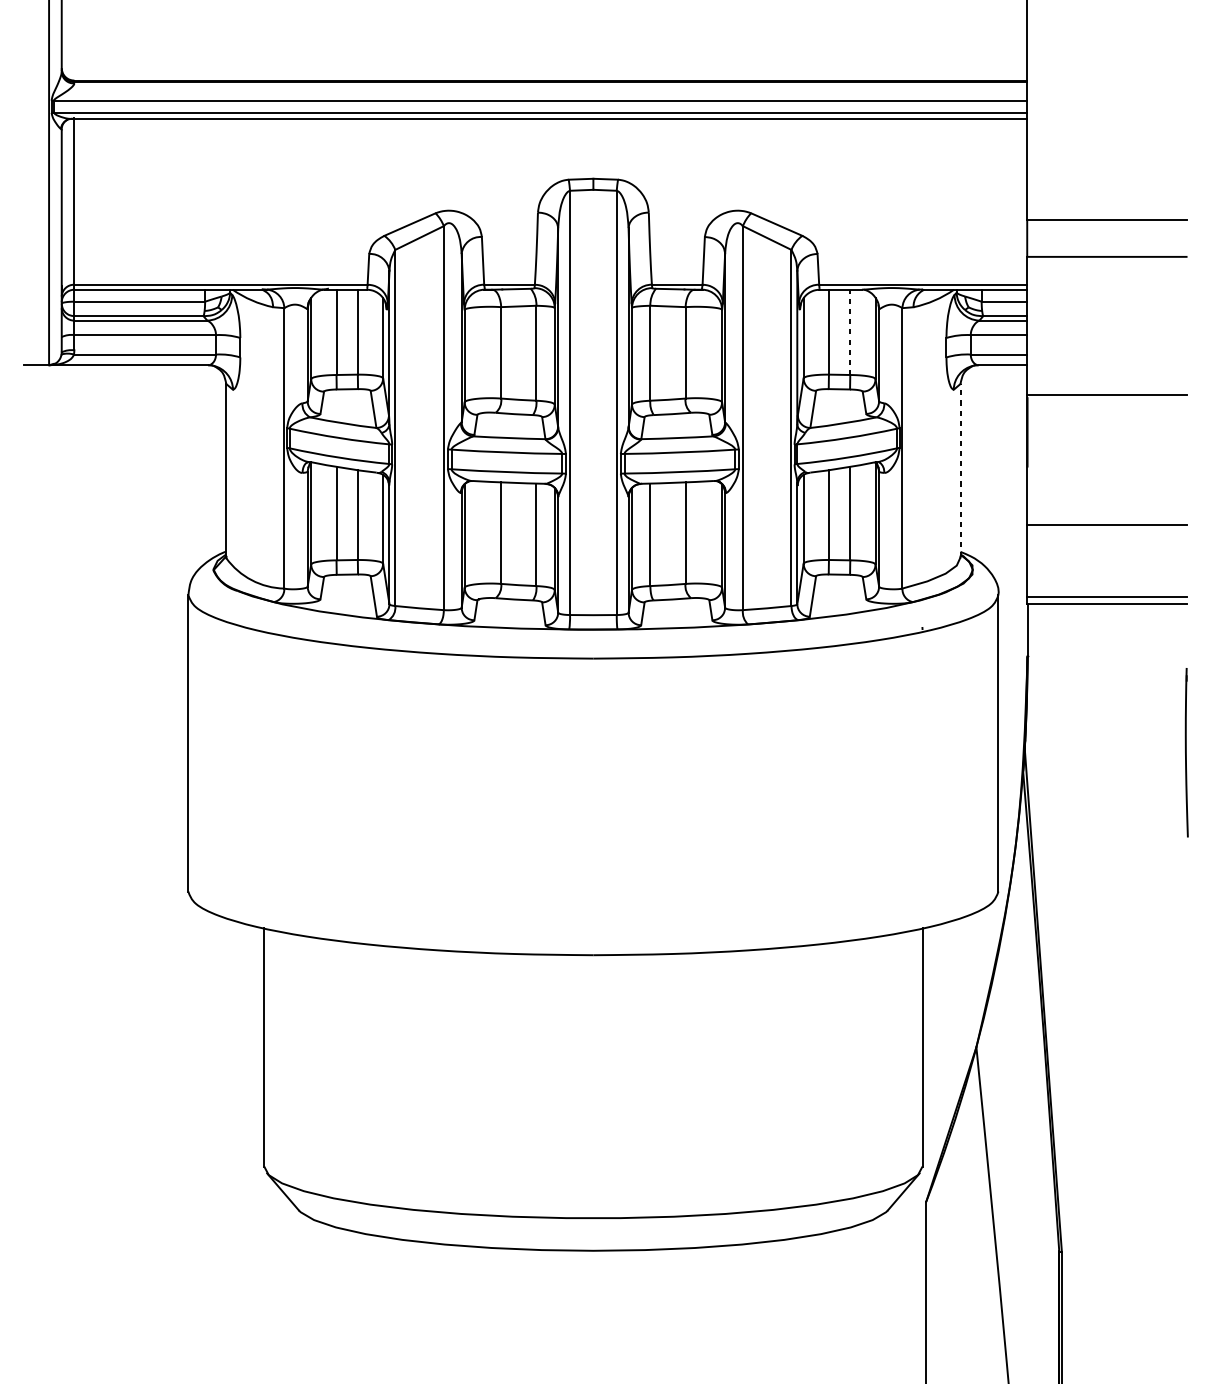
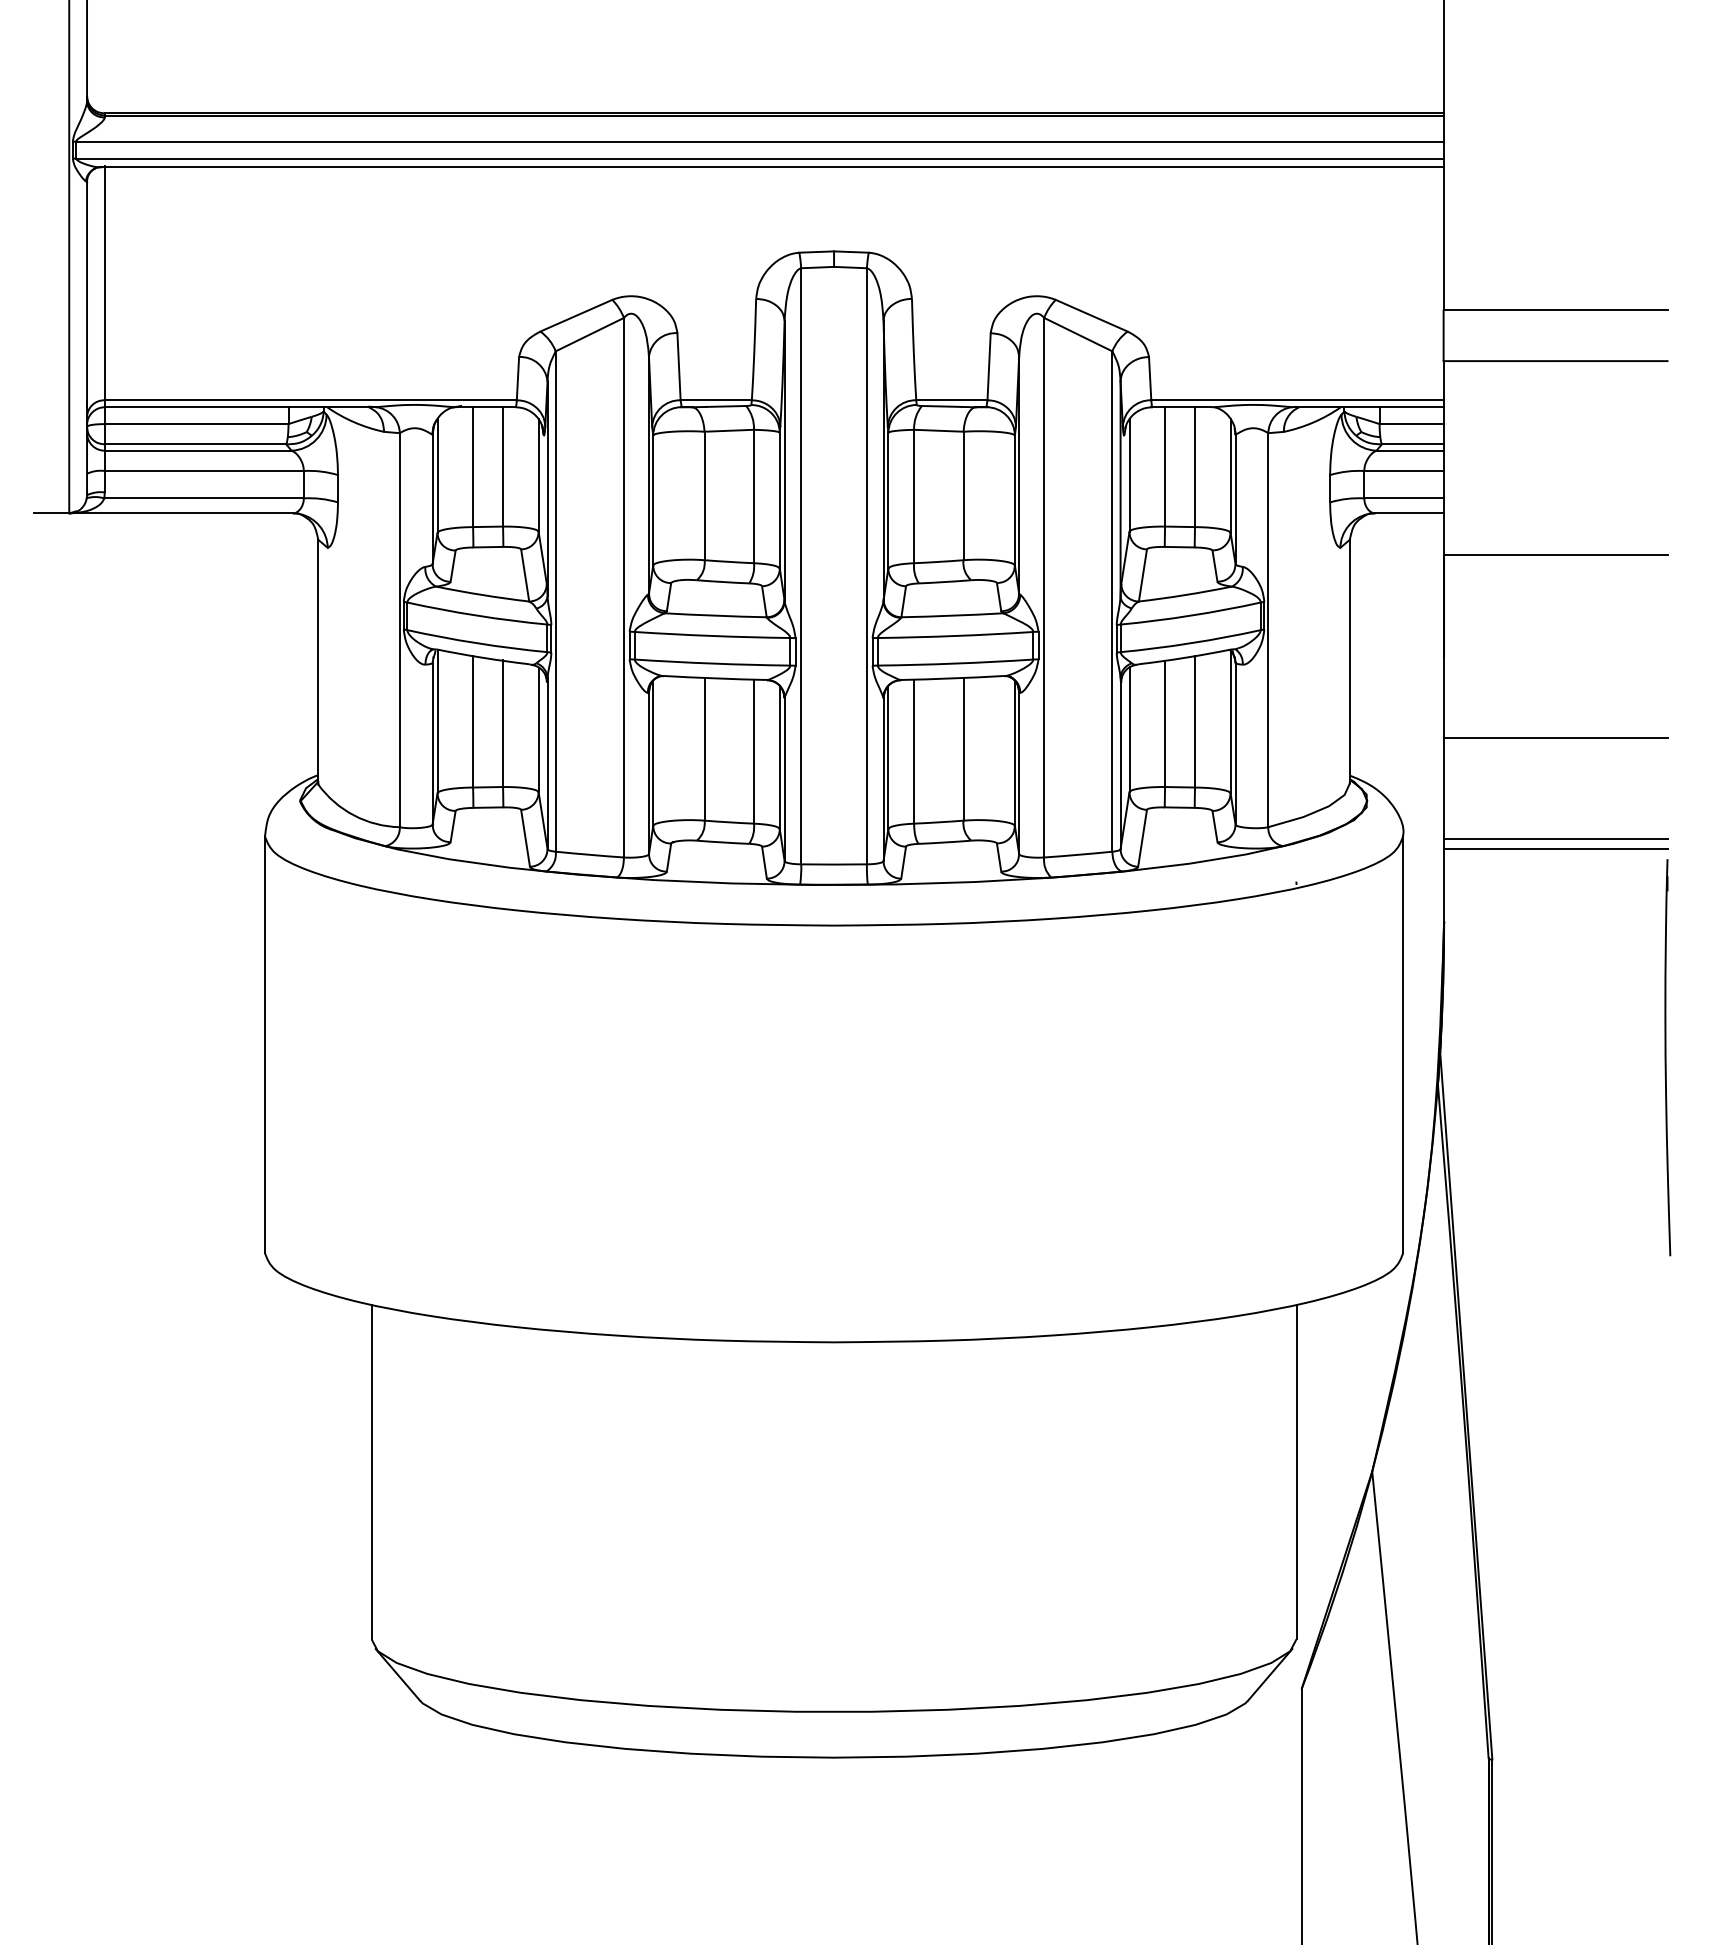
line: (850, 332) -> (1195, 467), dashed -> solid
line: (960, 470) -> (1349, 661), dashed -> solid
part: (1186, 752) -> (1667, 1057), size x1.67

